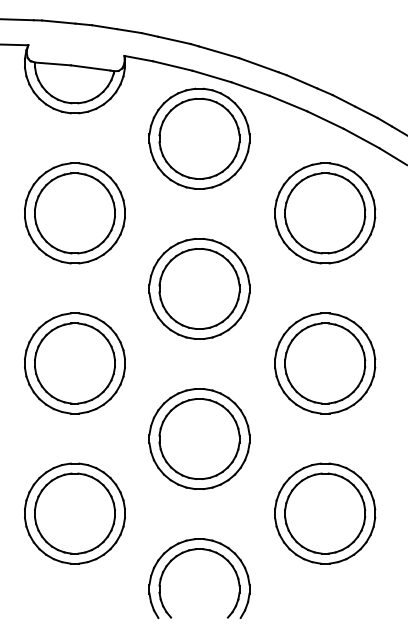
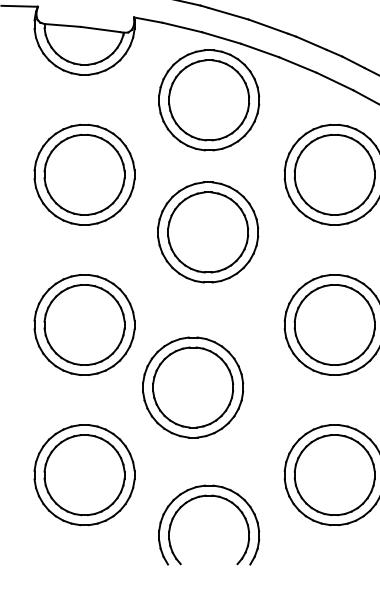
part: (199, 288) -> (208, 232), moved
part: (199, 439) -> (193, 388), moved
part: (195, 550) -> (205, 497), moved

